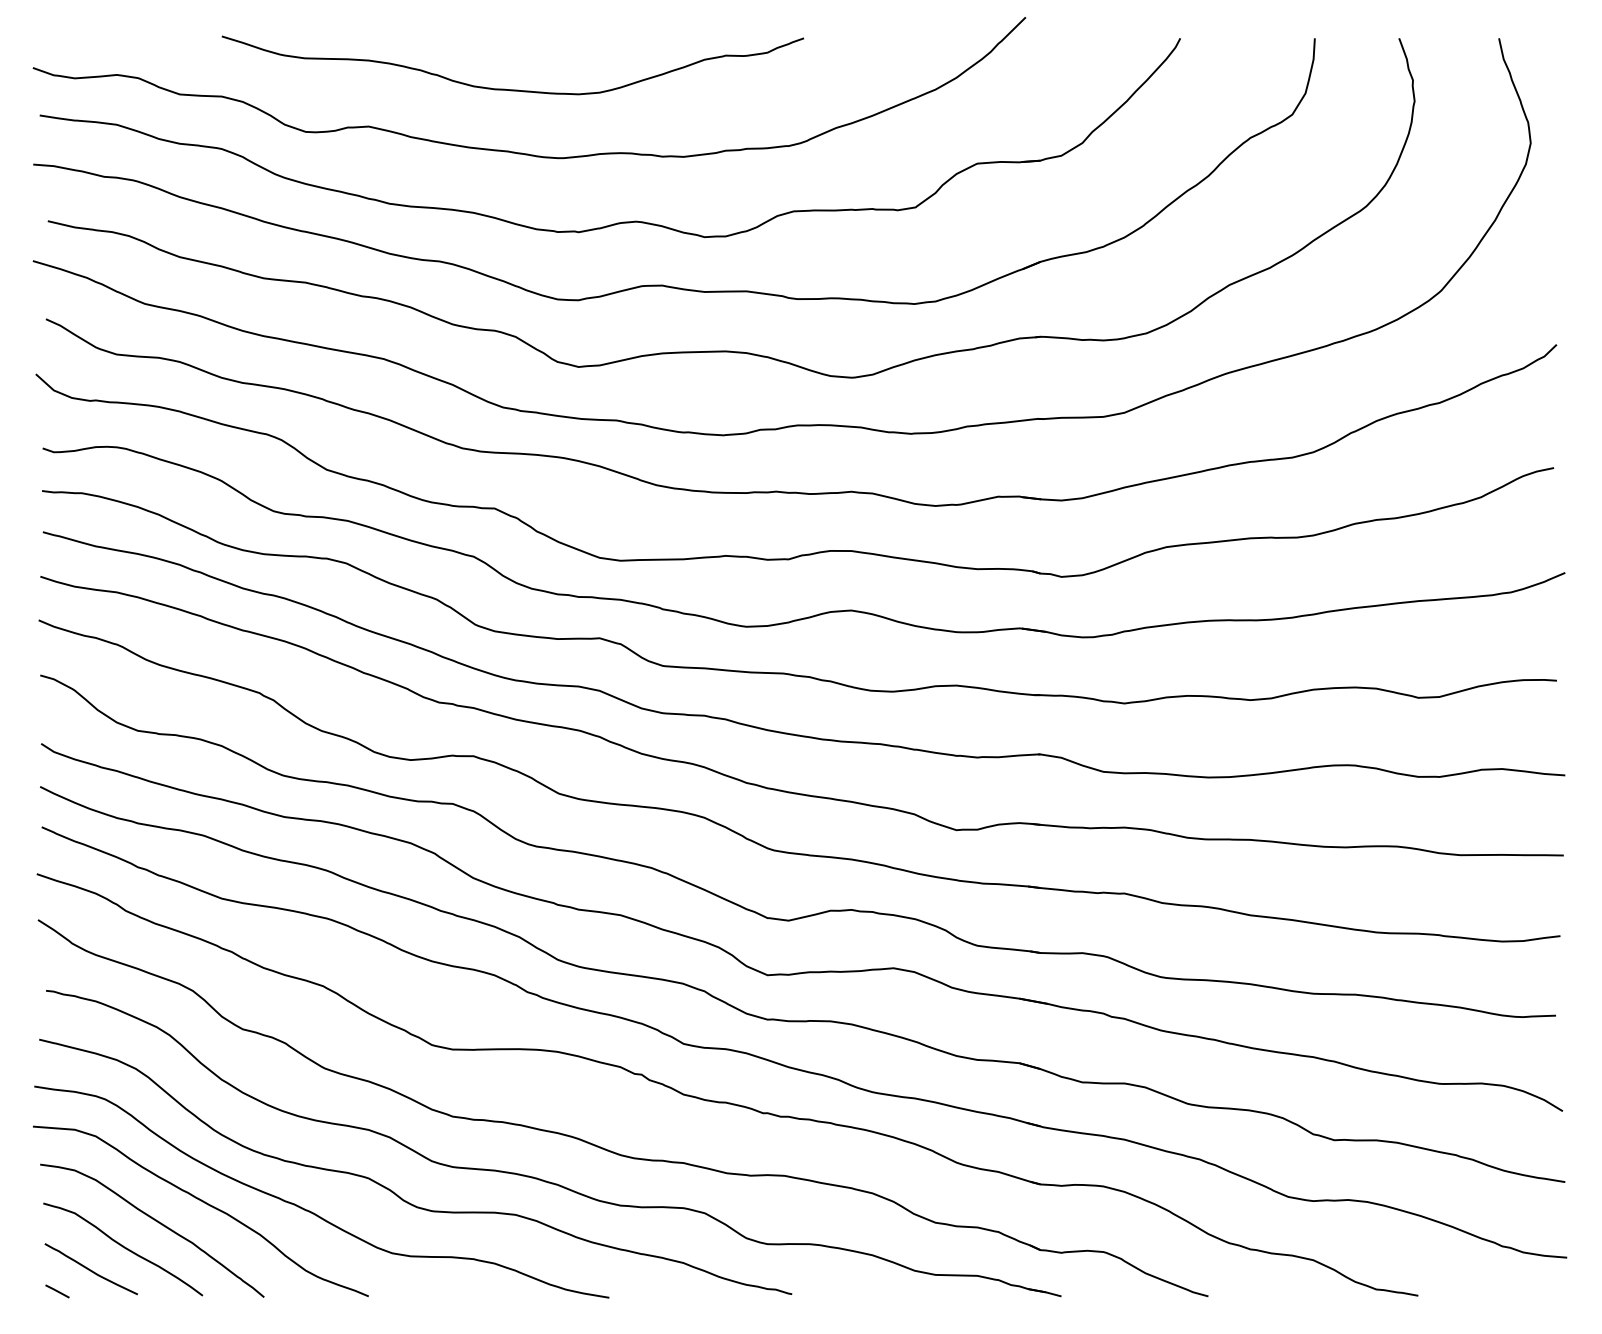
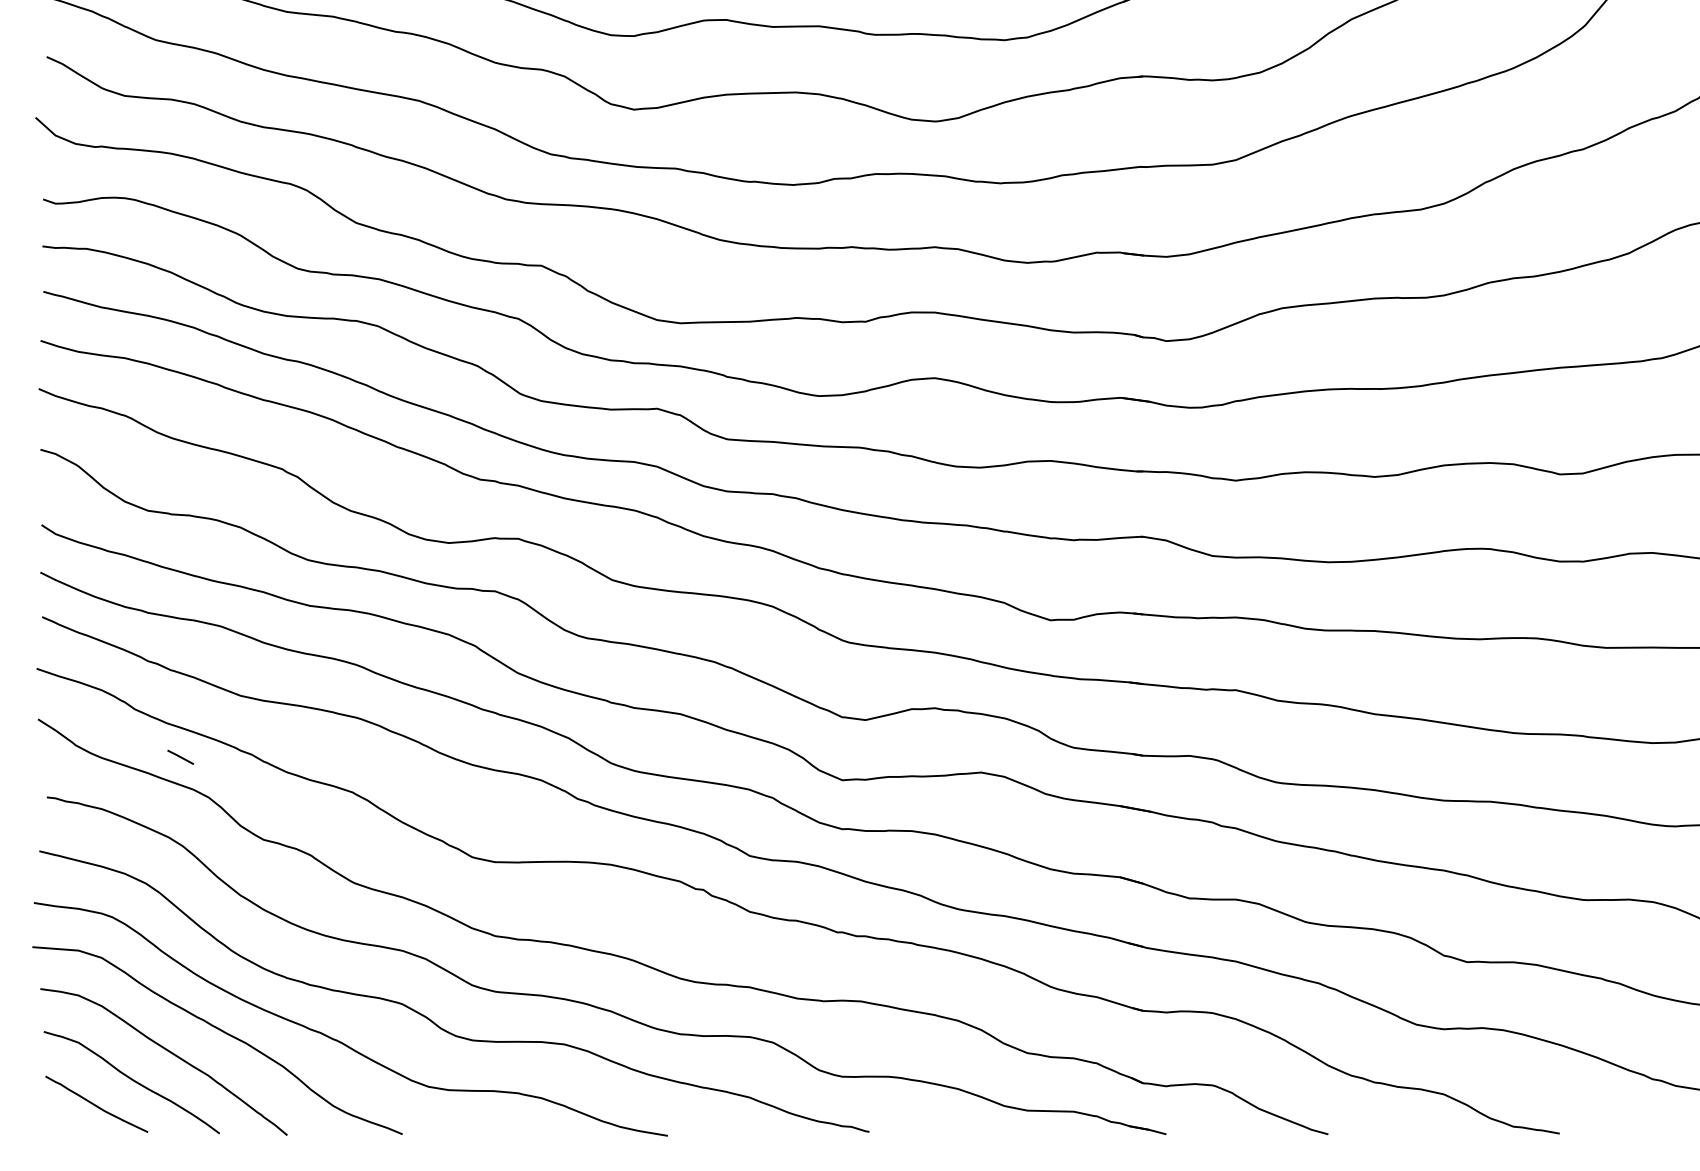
line: (57, 1291) -> (180, 757), moved

